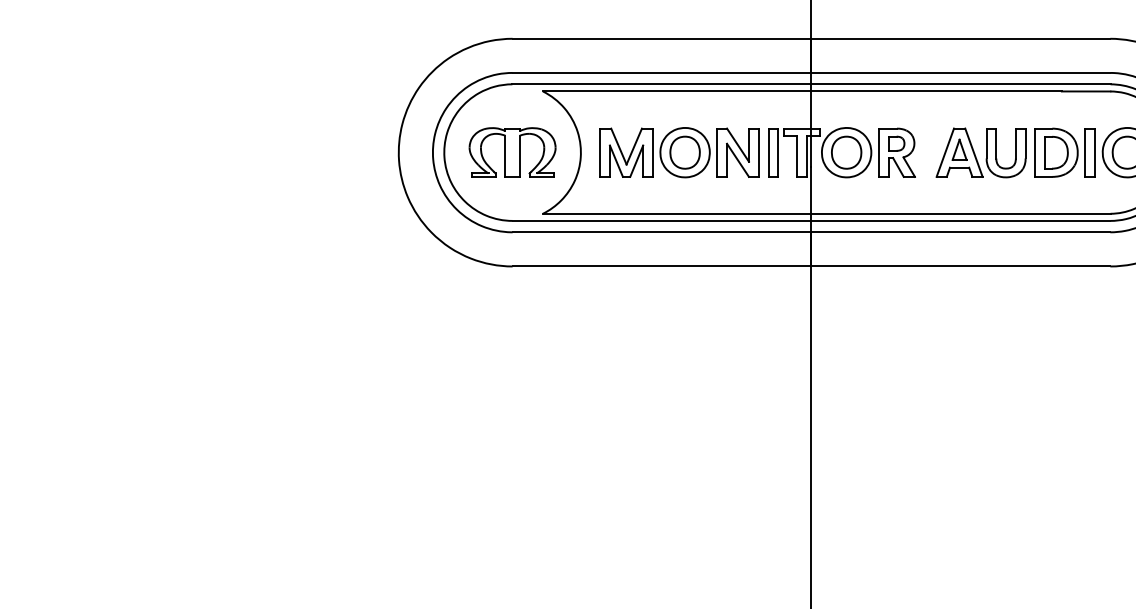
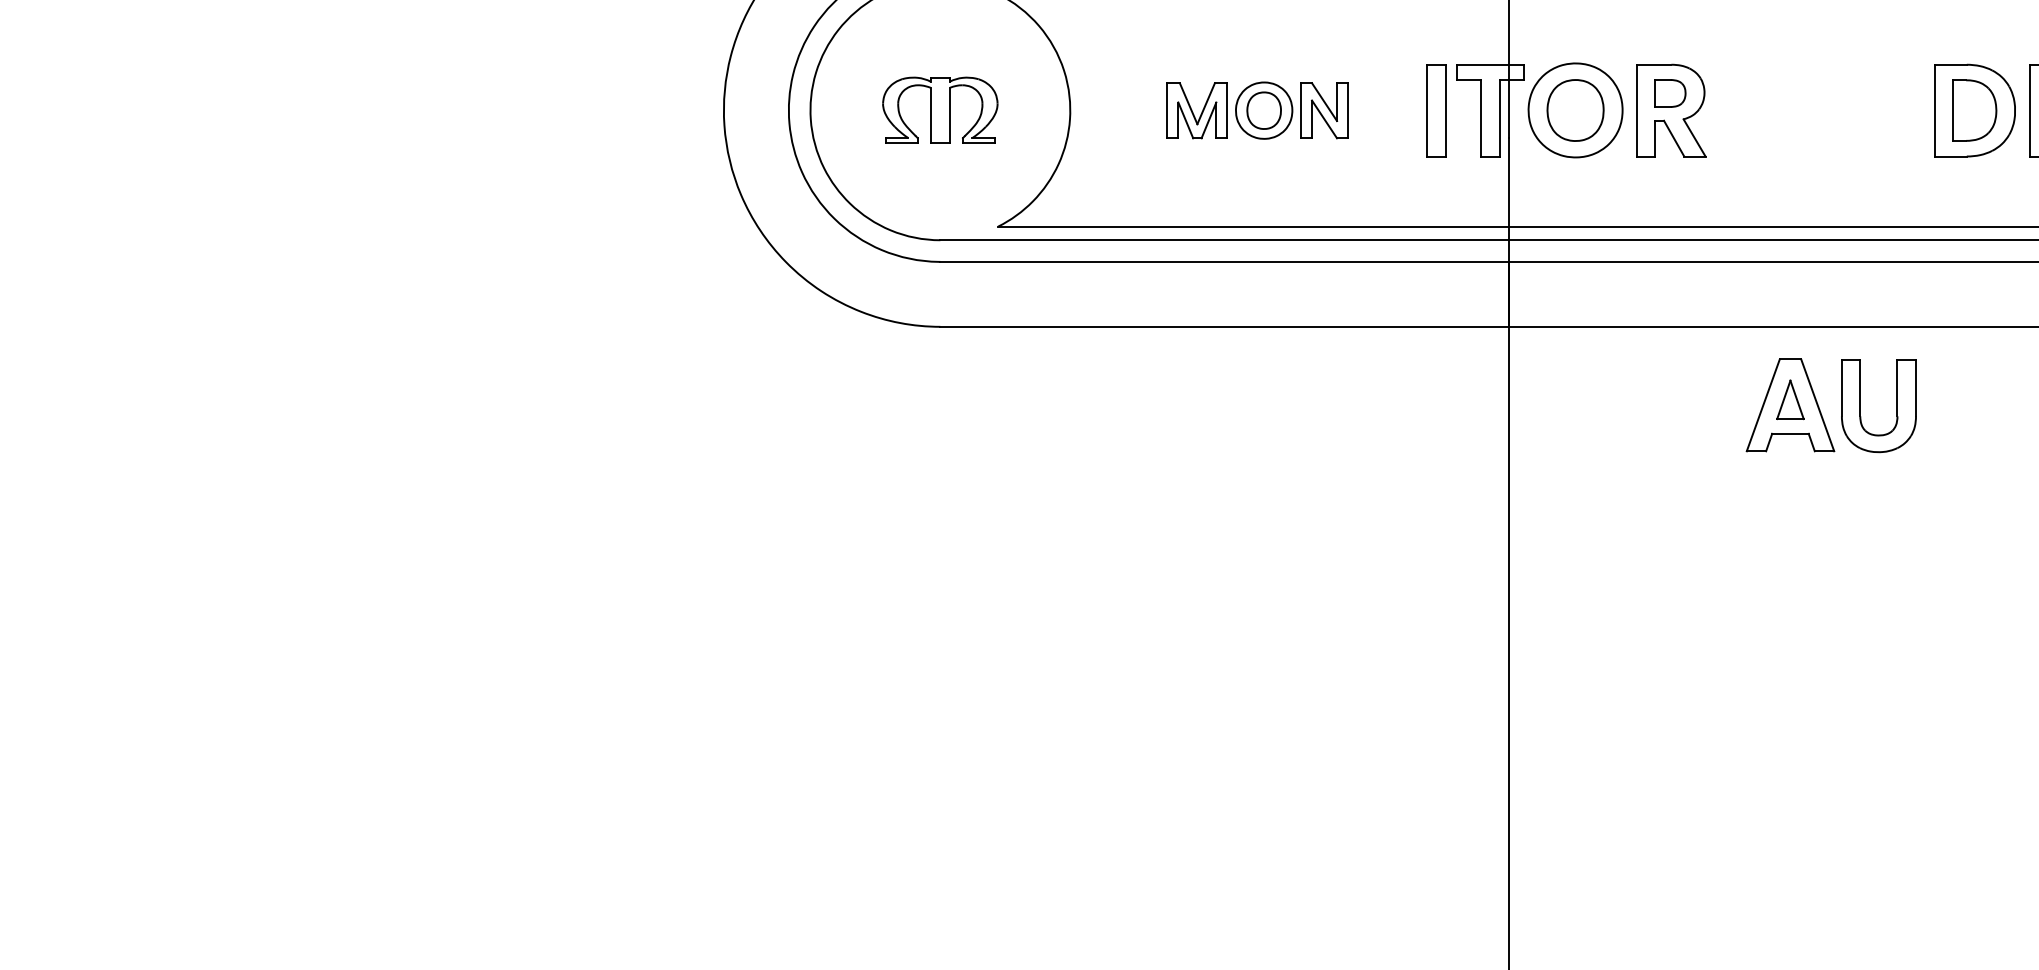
part: (512, 152) -> (940, 110), size x0.7
part: (679, 152) -> (1257, 110), size x0.6
part: (980, 152) -> (1830, 404), moved

